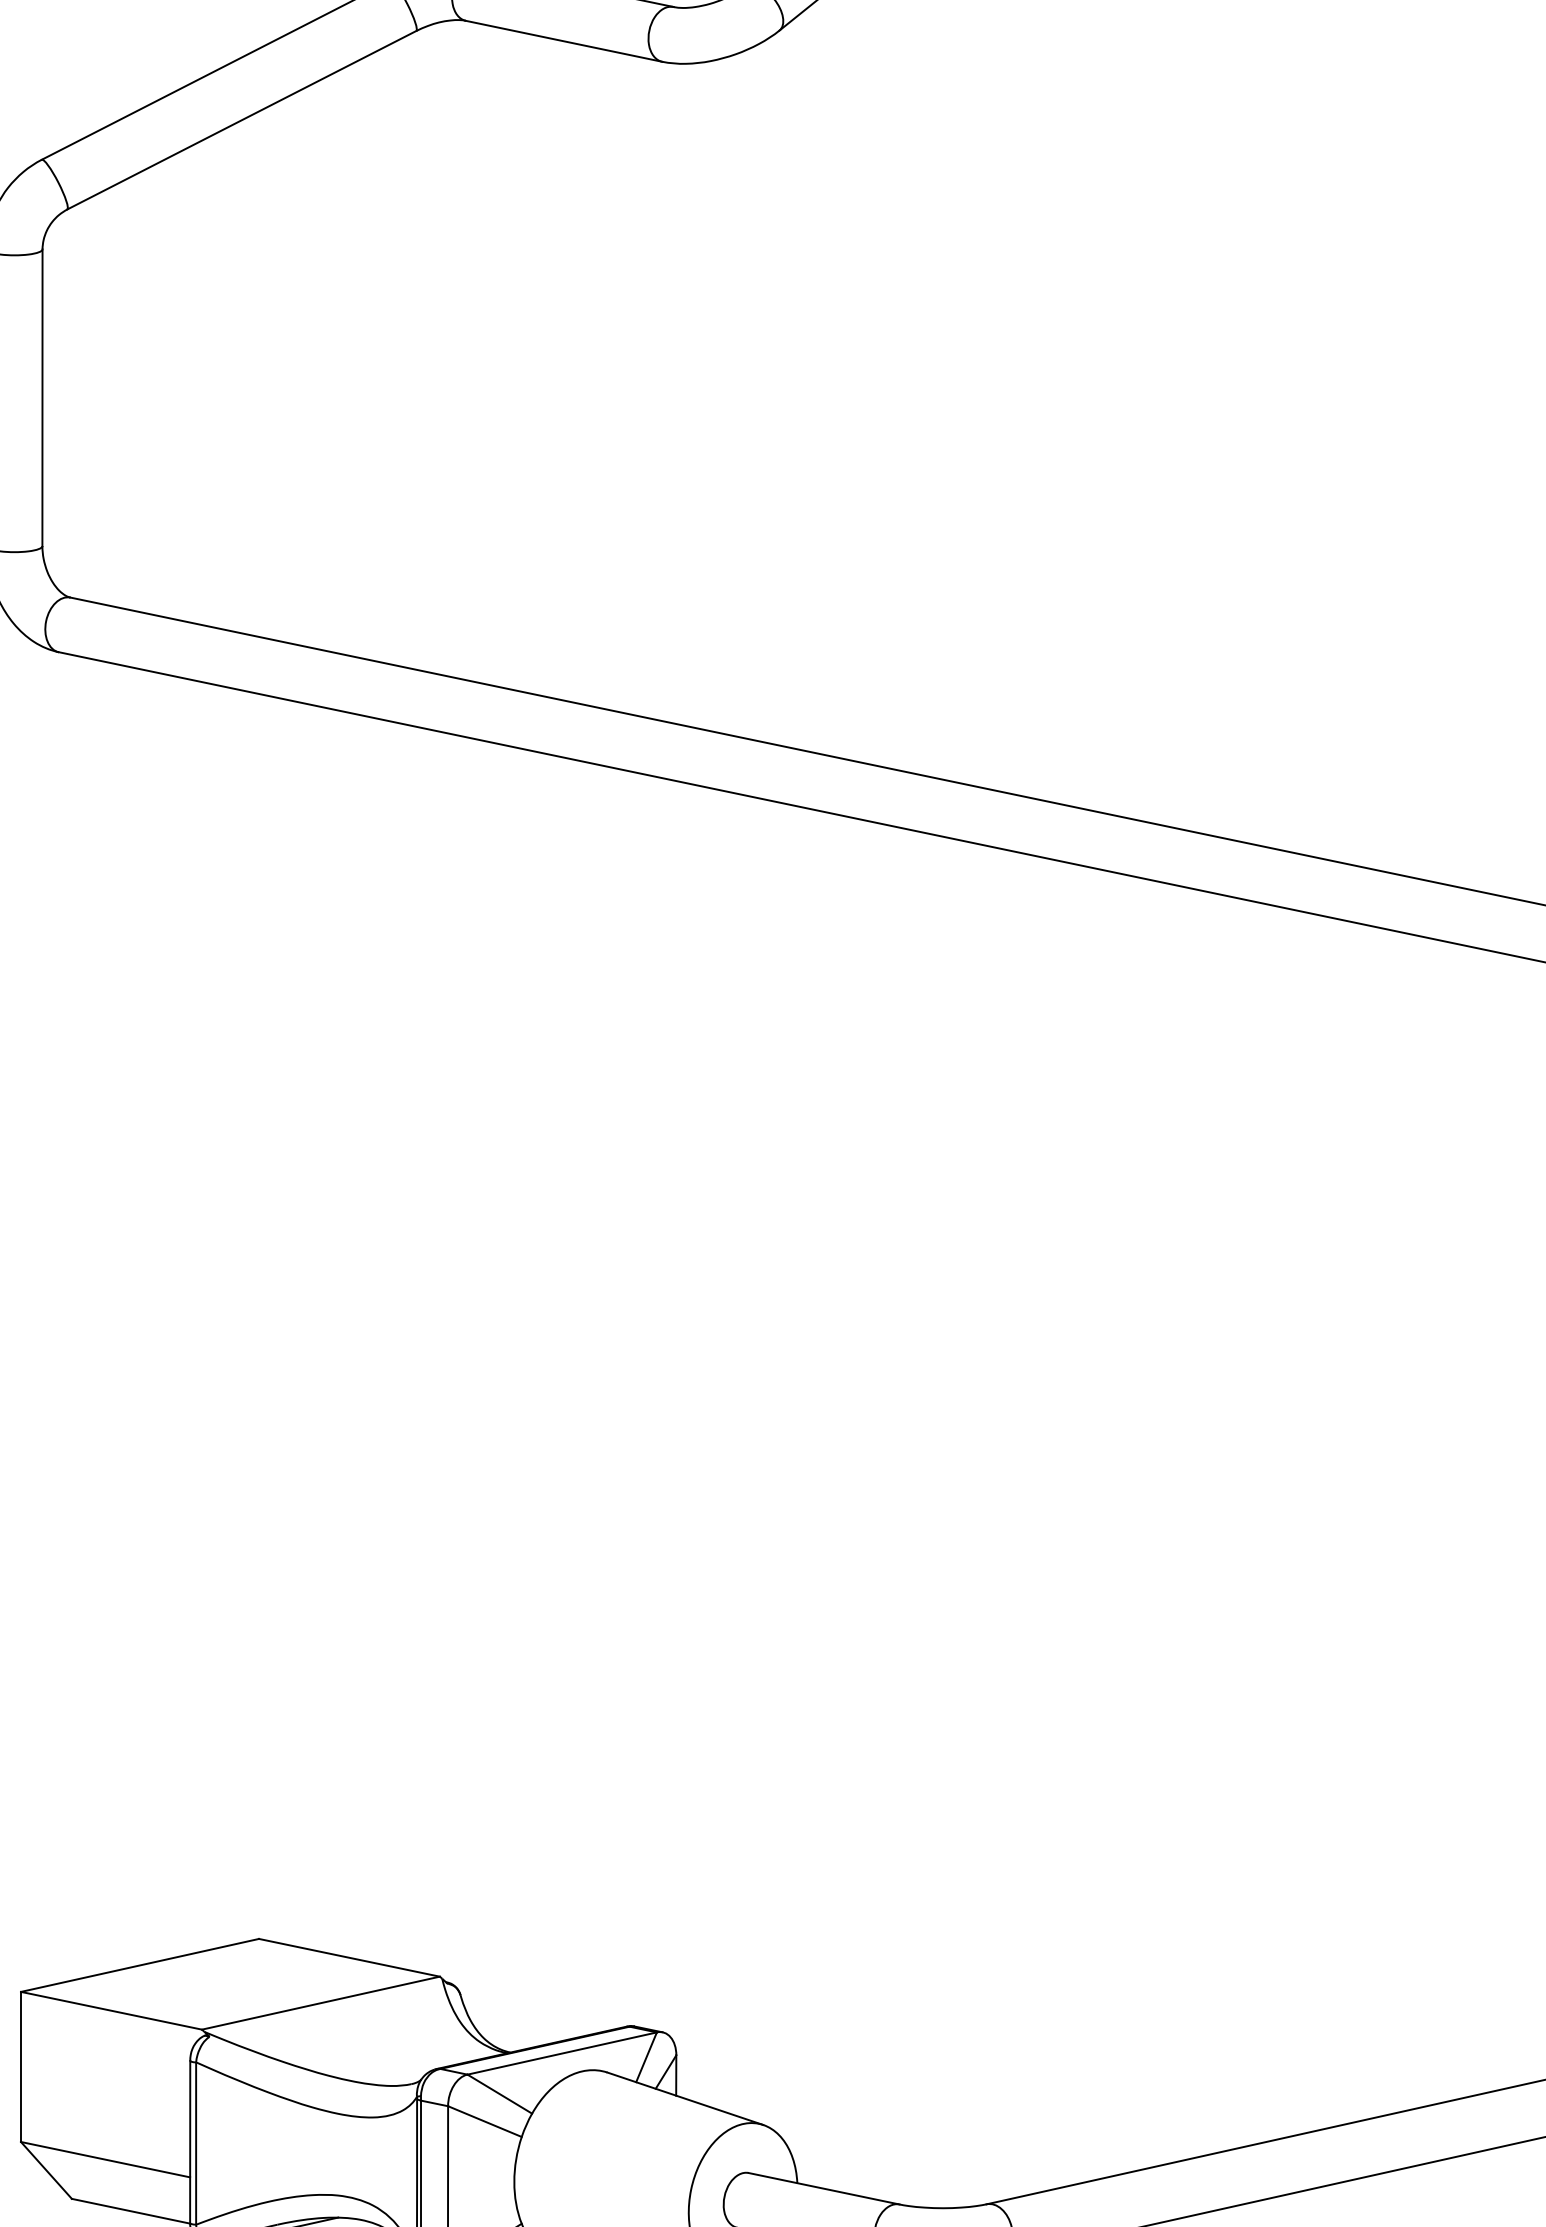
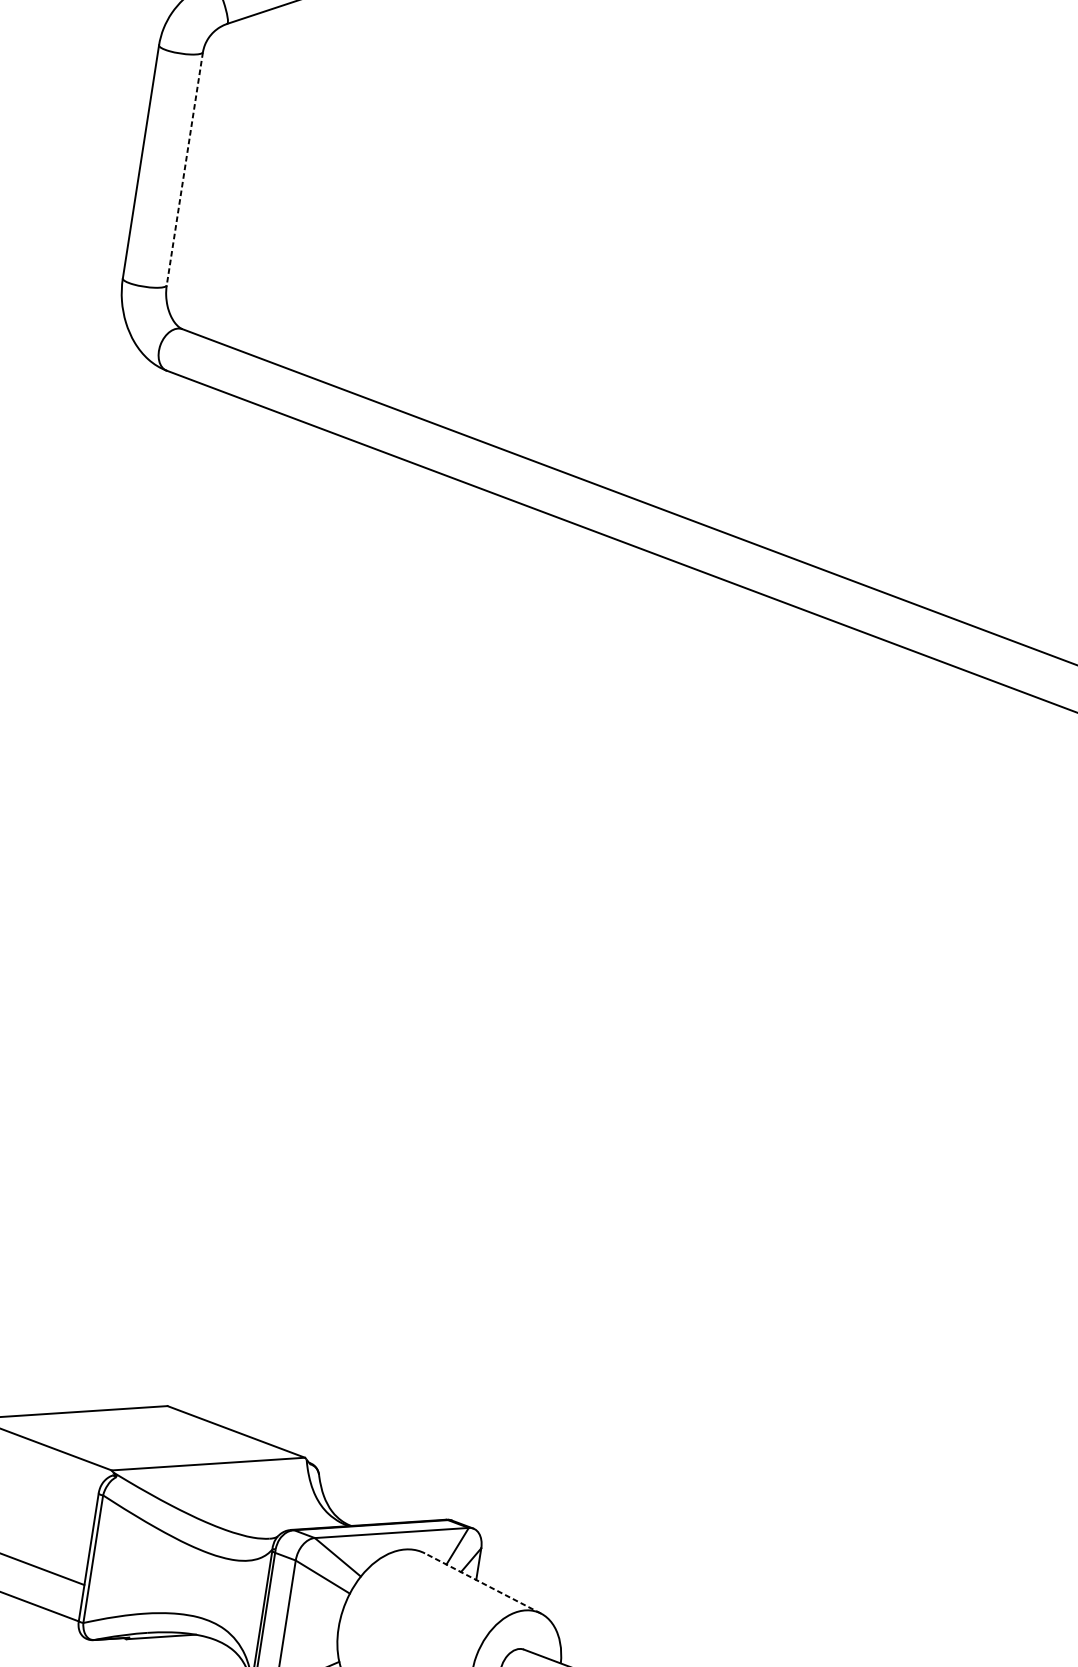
line: (42, 398) -> (184, 169), solid -> dashed
line: (684, 2098) -> (482, 1583), solid -> dashed

